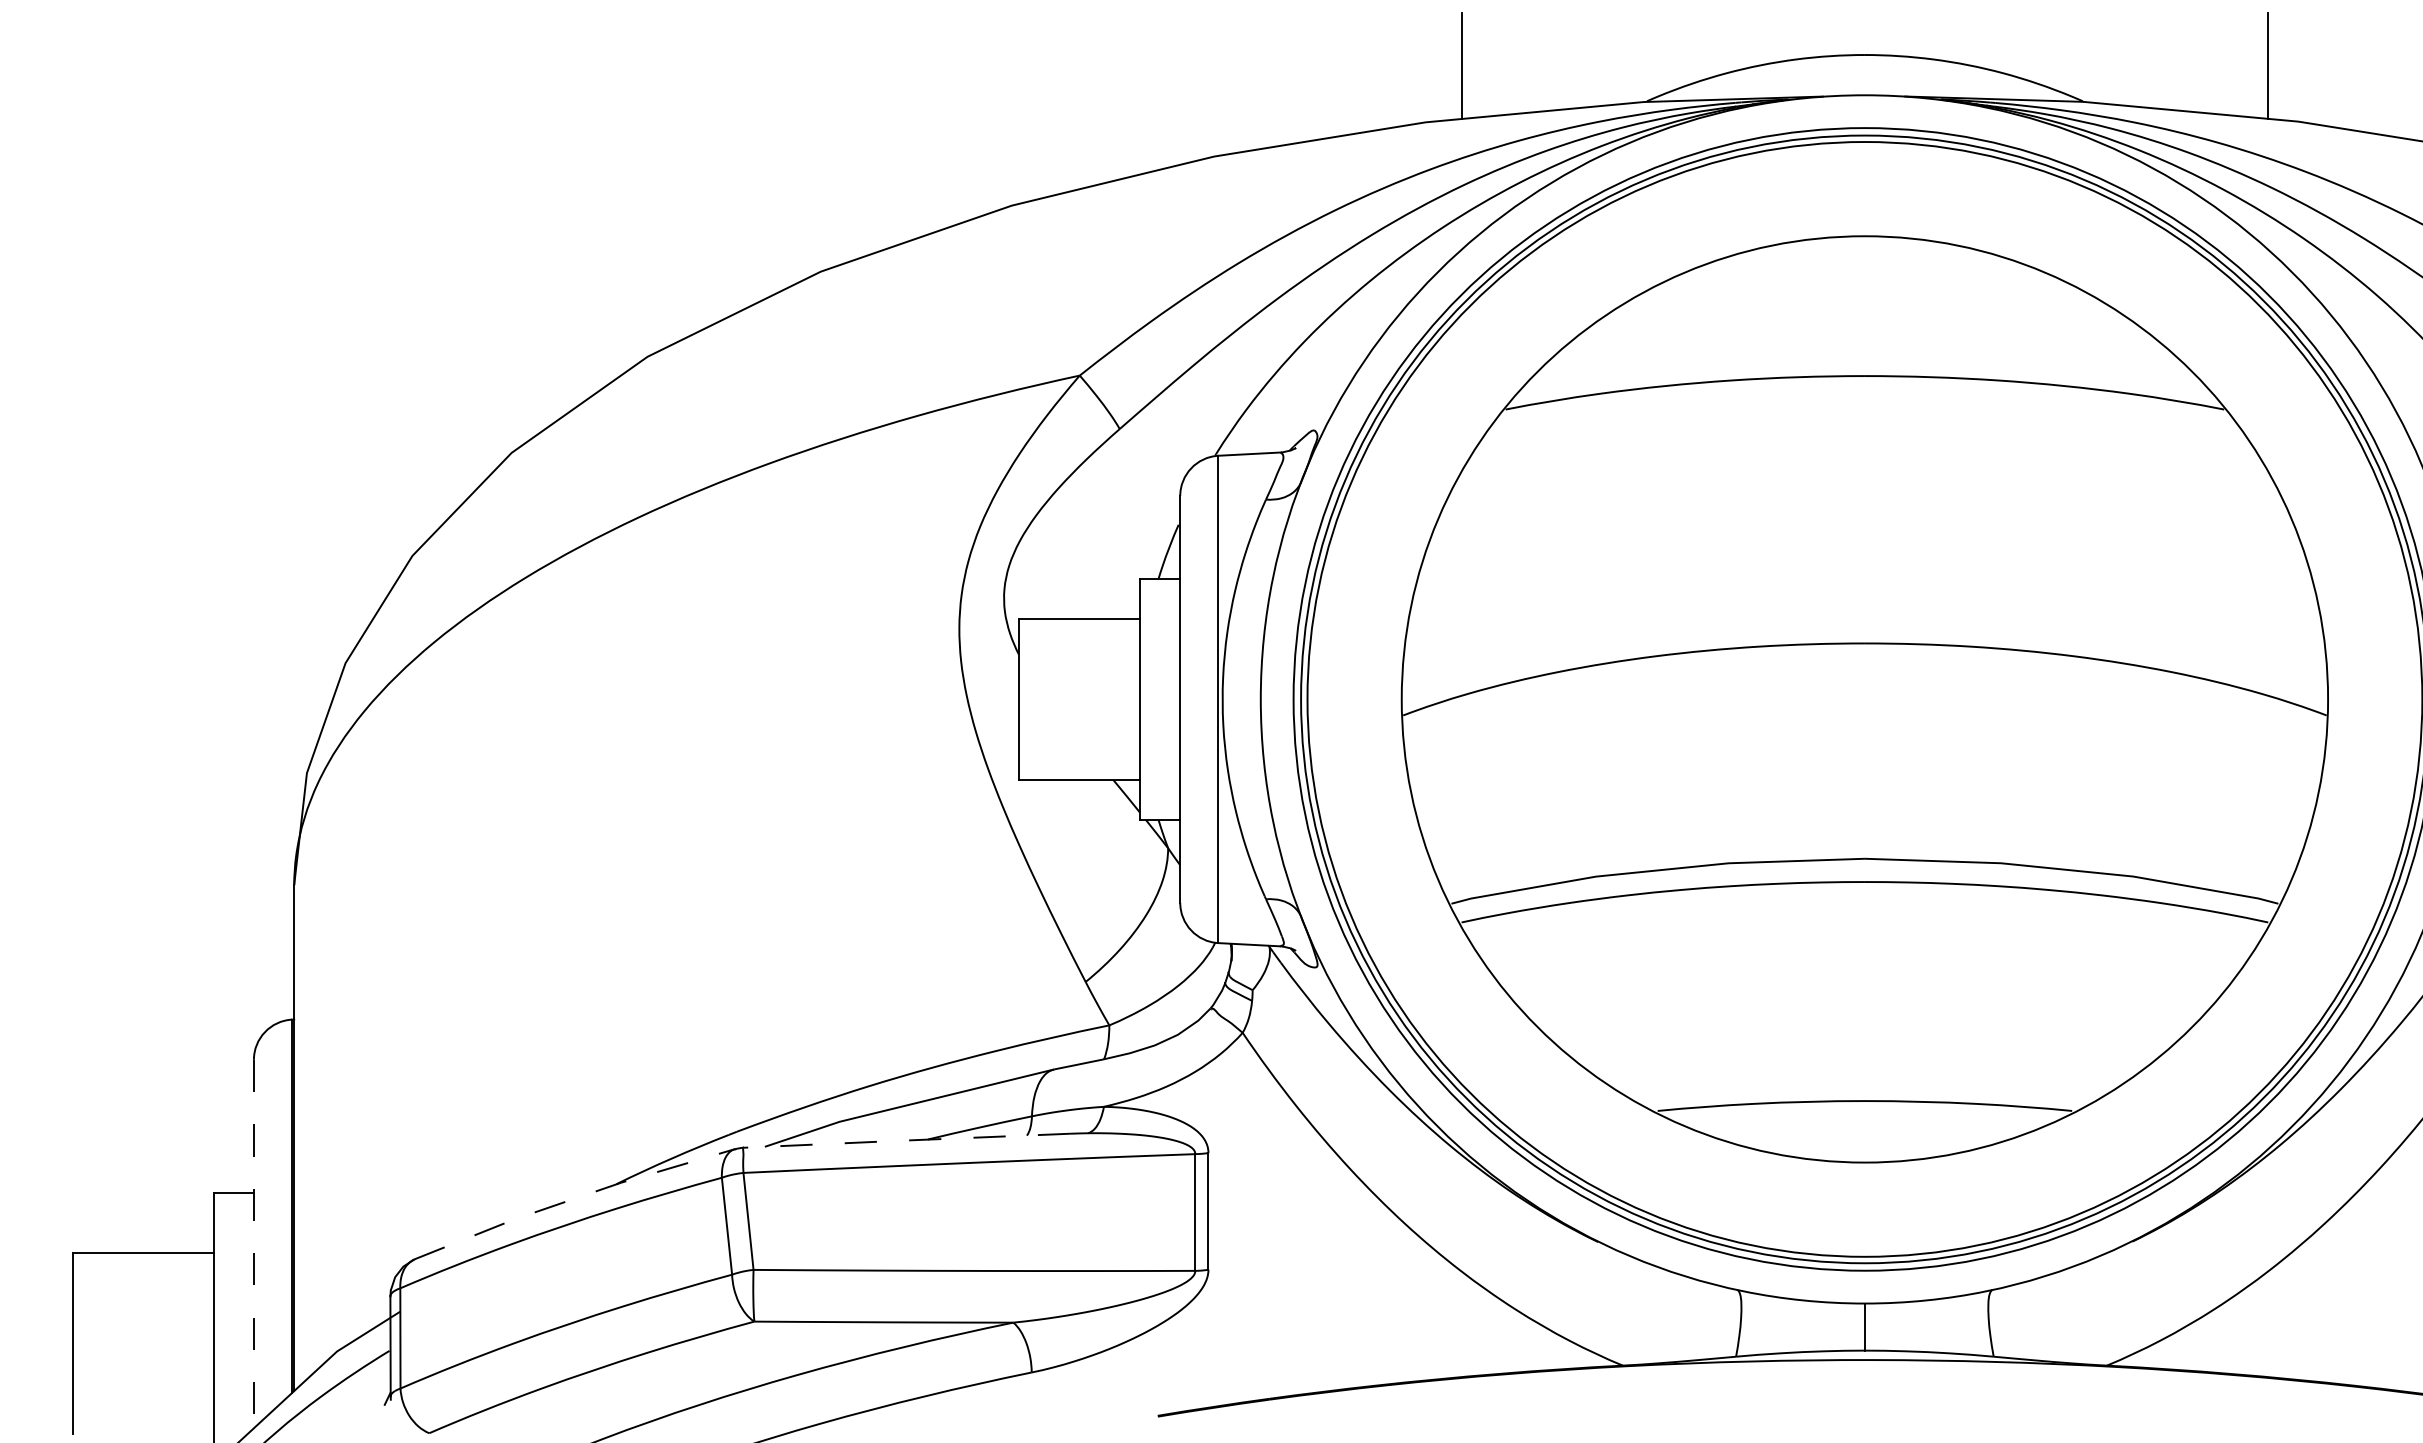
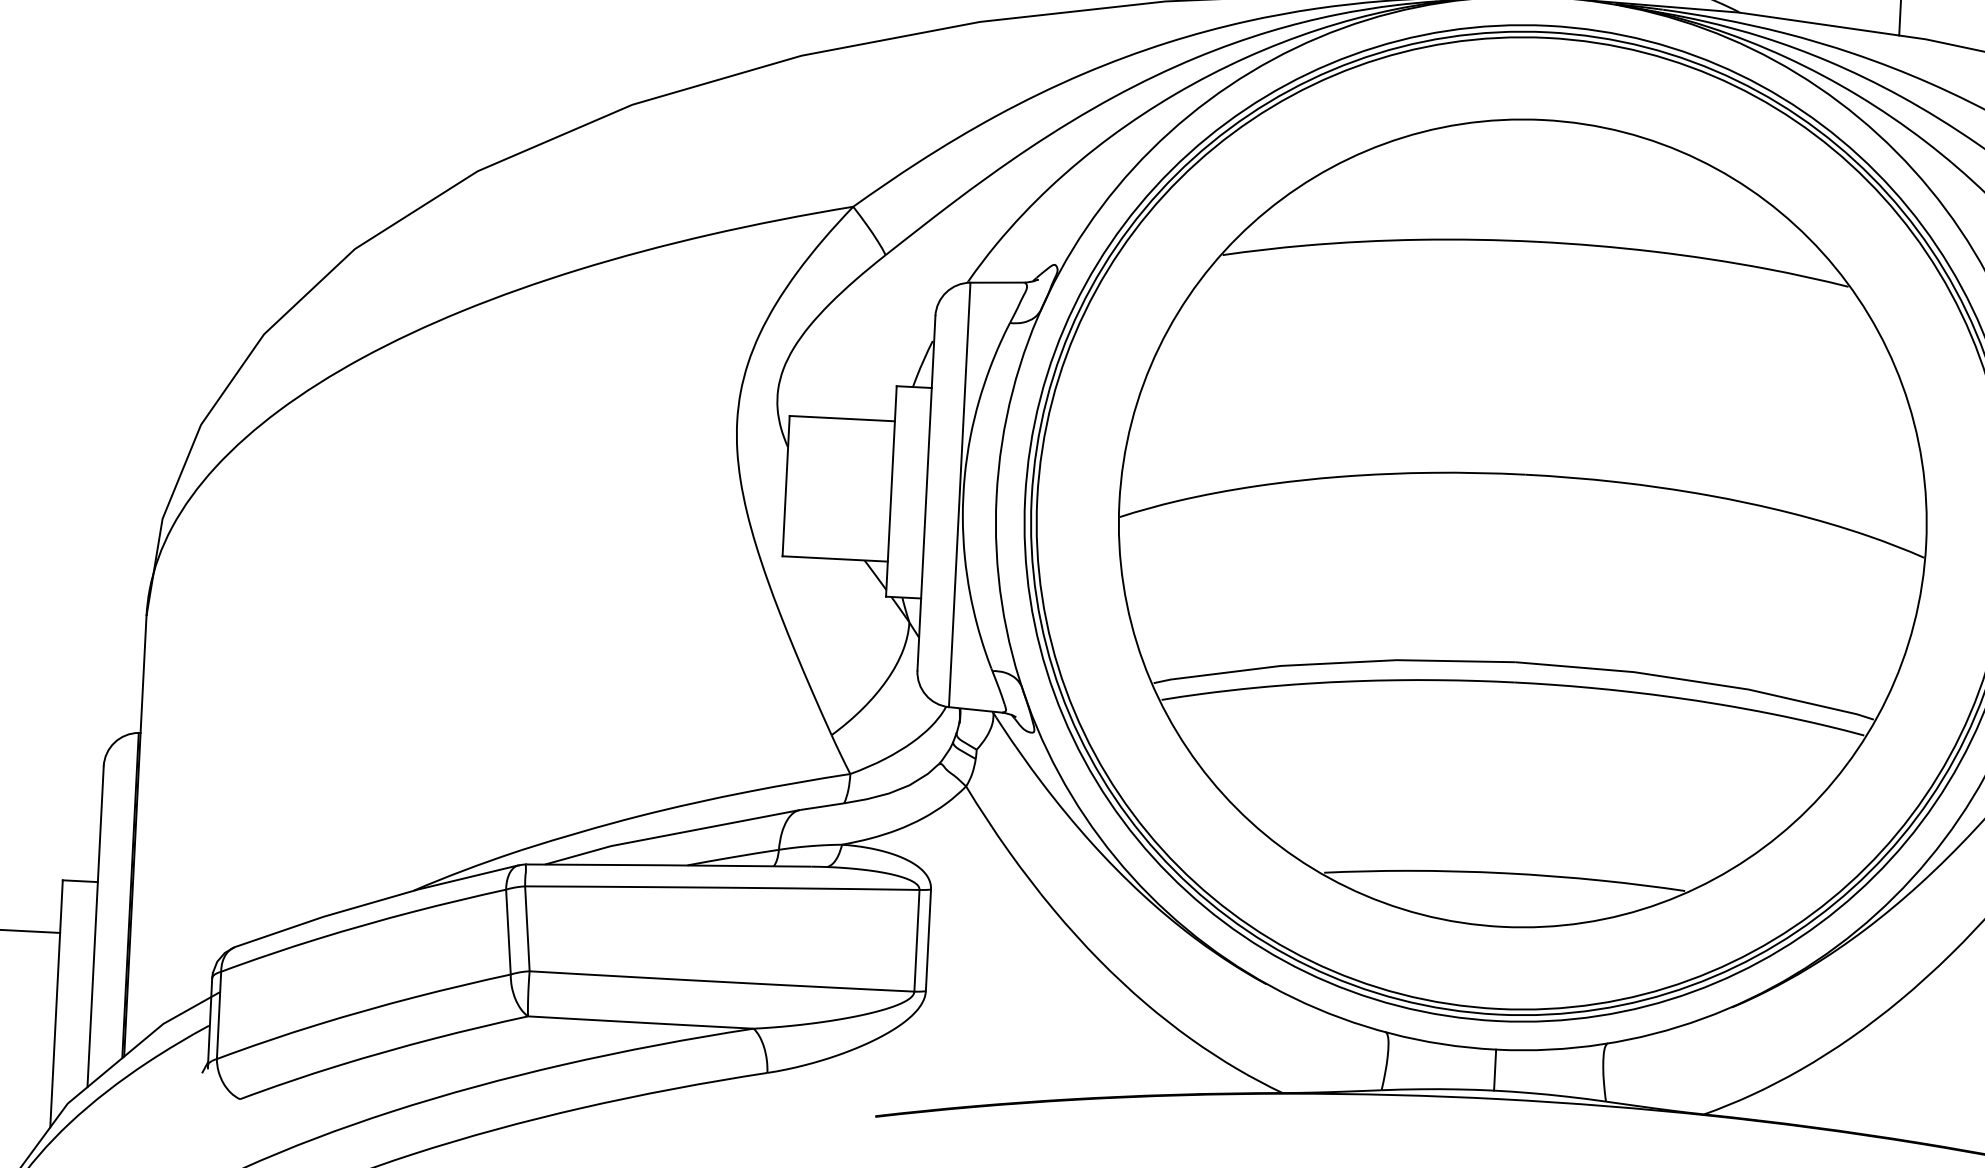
line: (905, 1140) -> (667, 865), dashed -> solid
line: (573, 1199) -> (375, 902), dashed -> solid
line: (253, 1244) -> (95, 927), dashed -> solid

